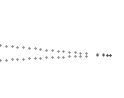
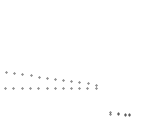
part: (103, 54) -> (119, 113), moved

